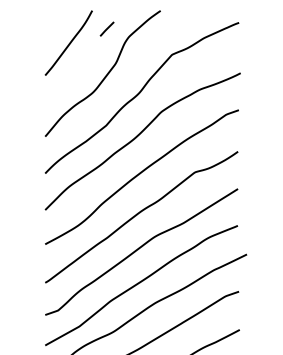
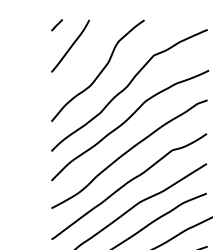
line: (106, 28) -> (56, 24), moved

